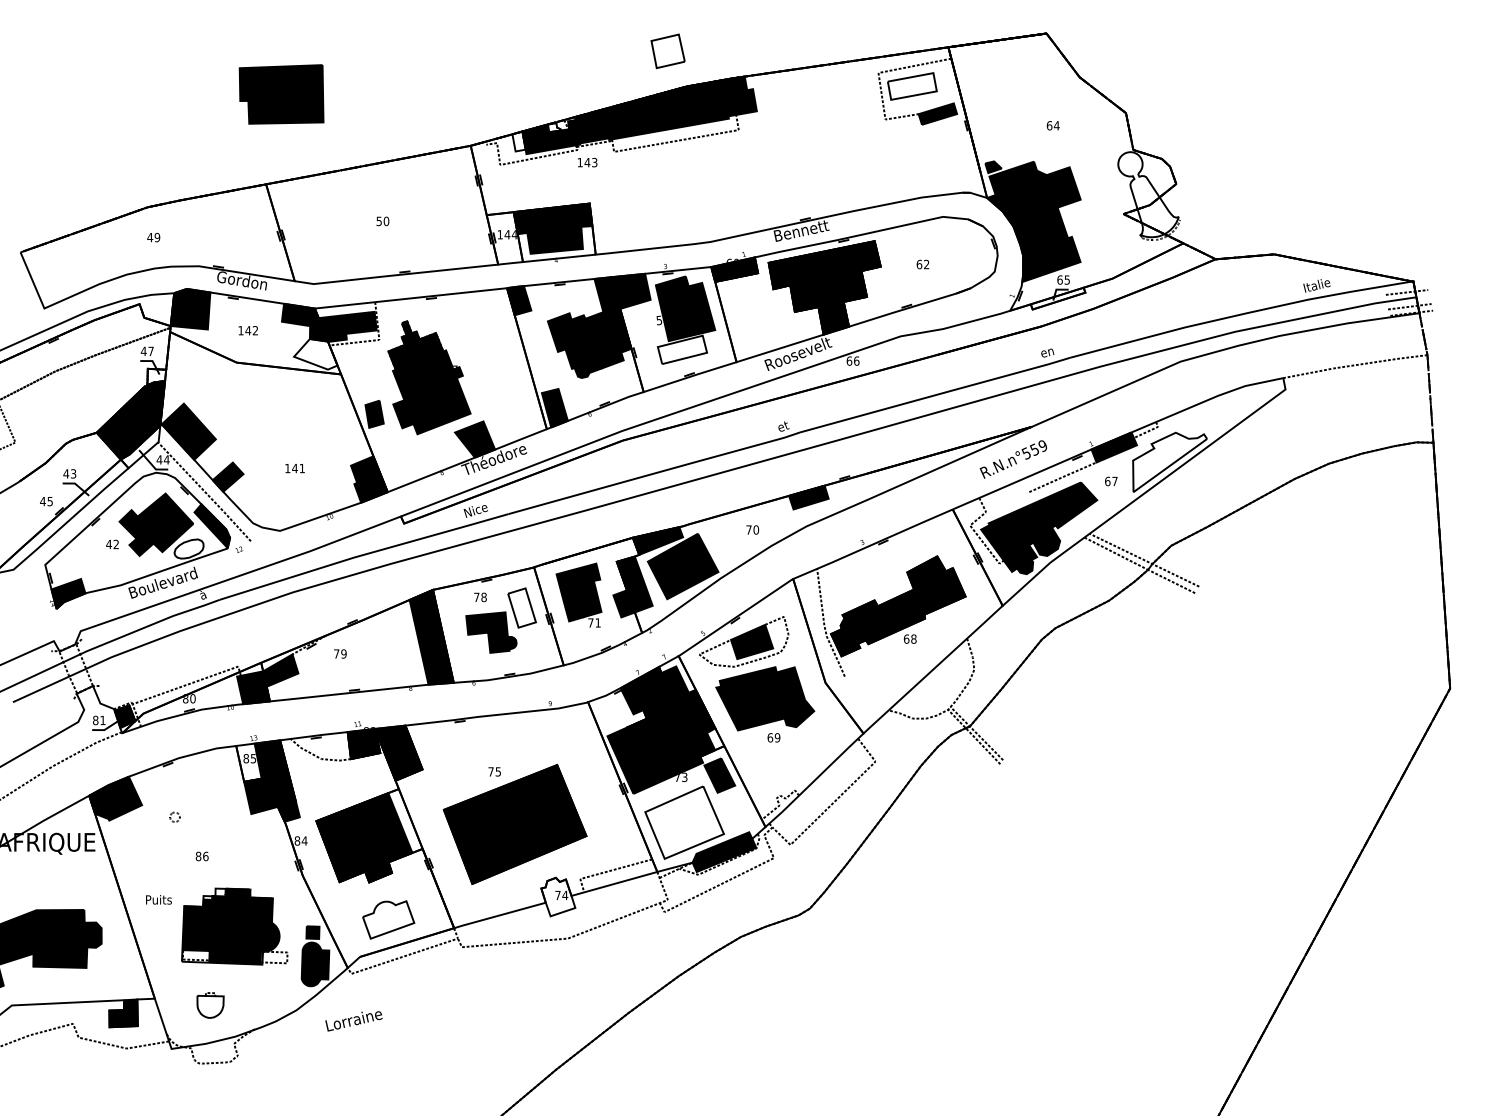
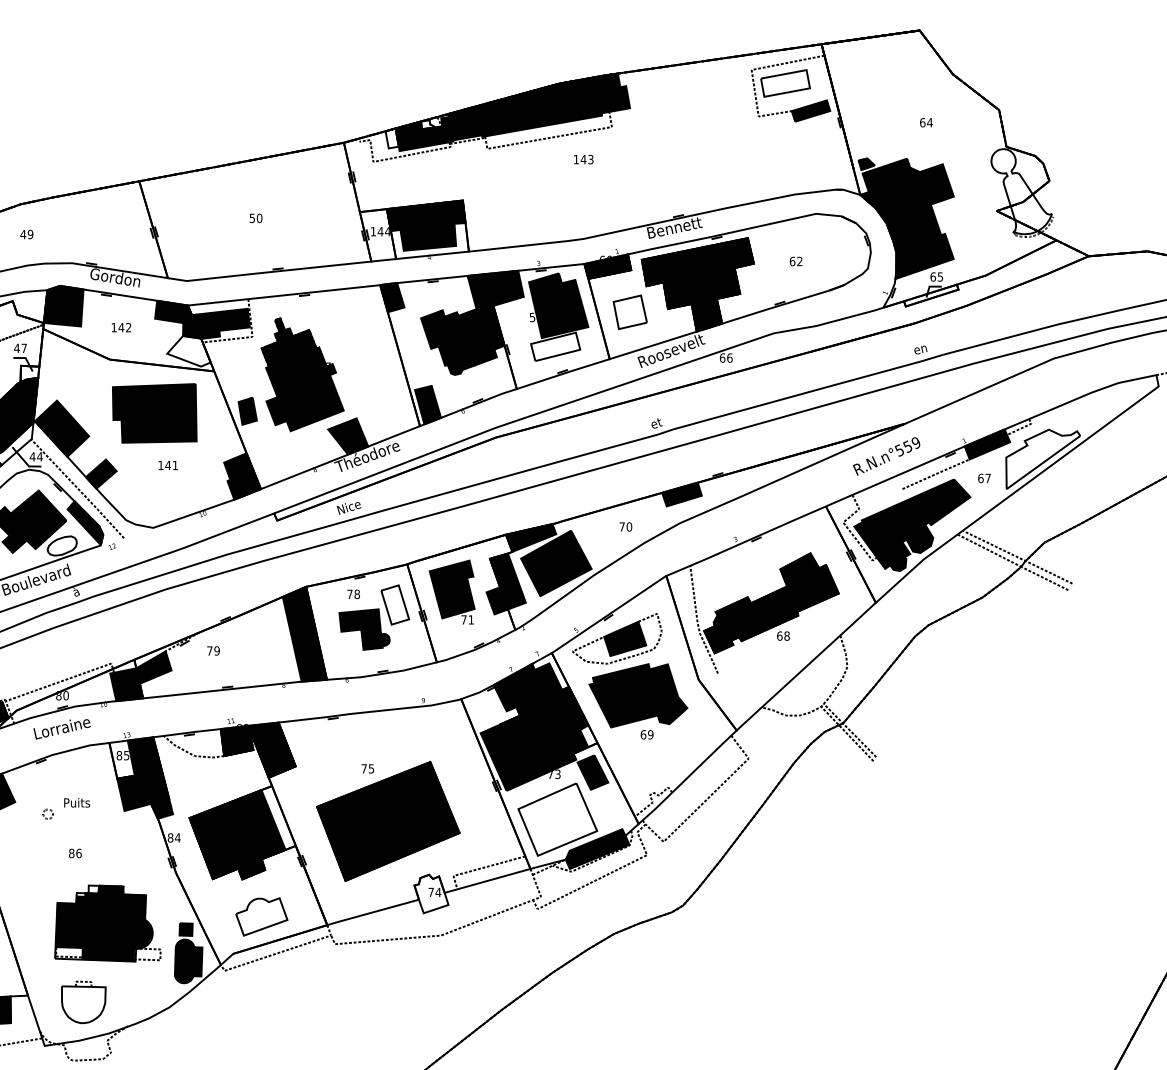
part: (667, 51) -> (629, 312), moved
part: (281, 94) -> (154, 413), moved
text: (587, 162) -> (583, 159), moved
text: (158, 899) -> (76, 802), moved
part: (210, 1005) -> (83, 1002), size x1.67
text: (353, 1021) -> (61, 729), moved

